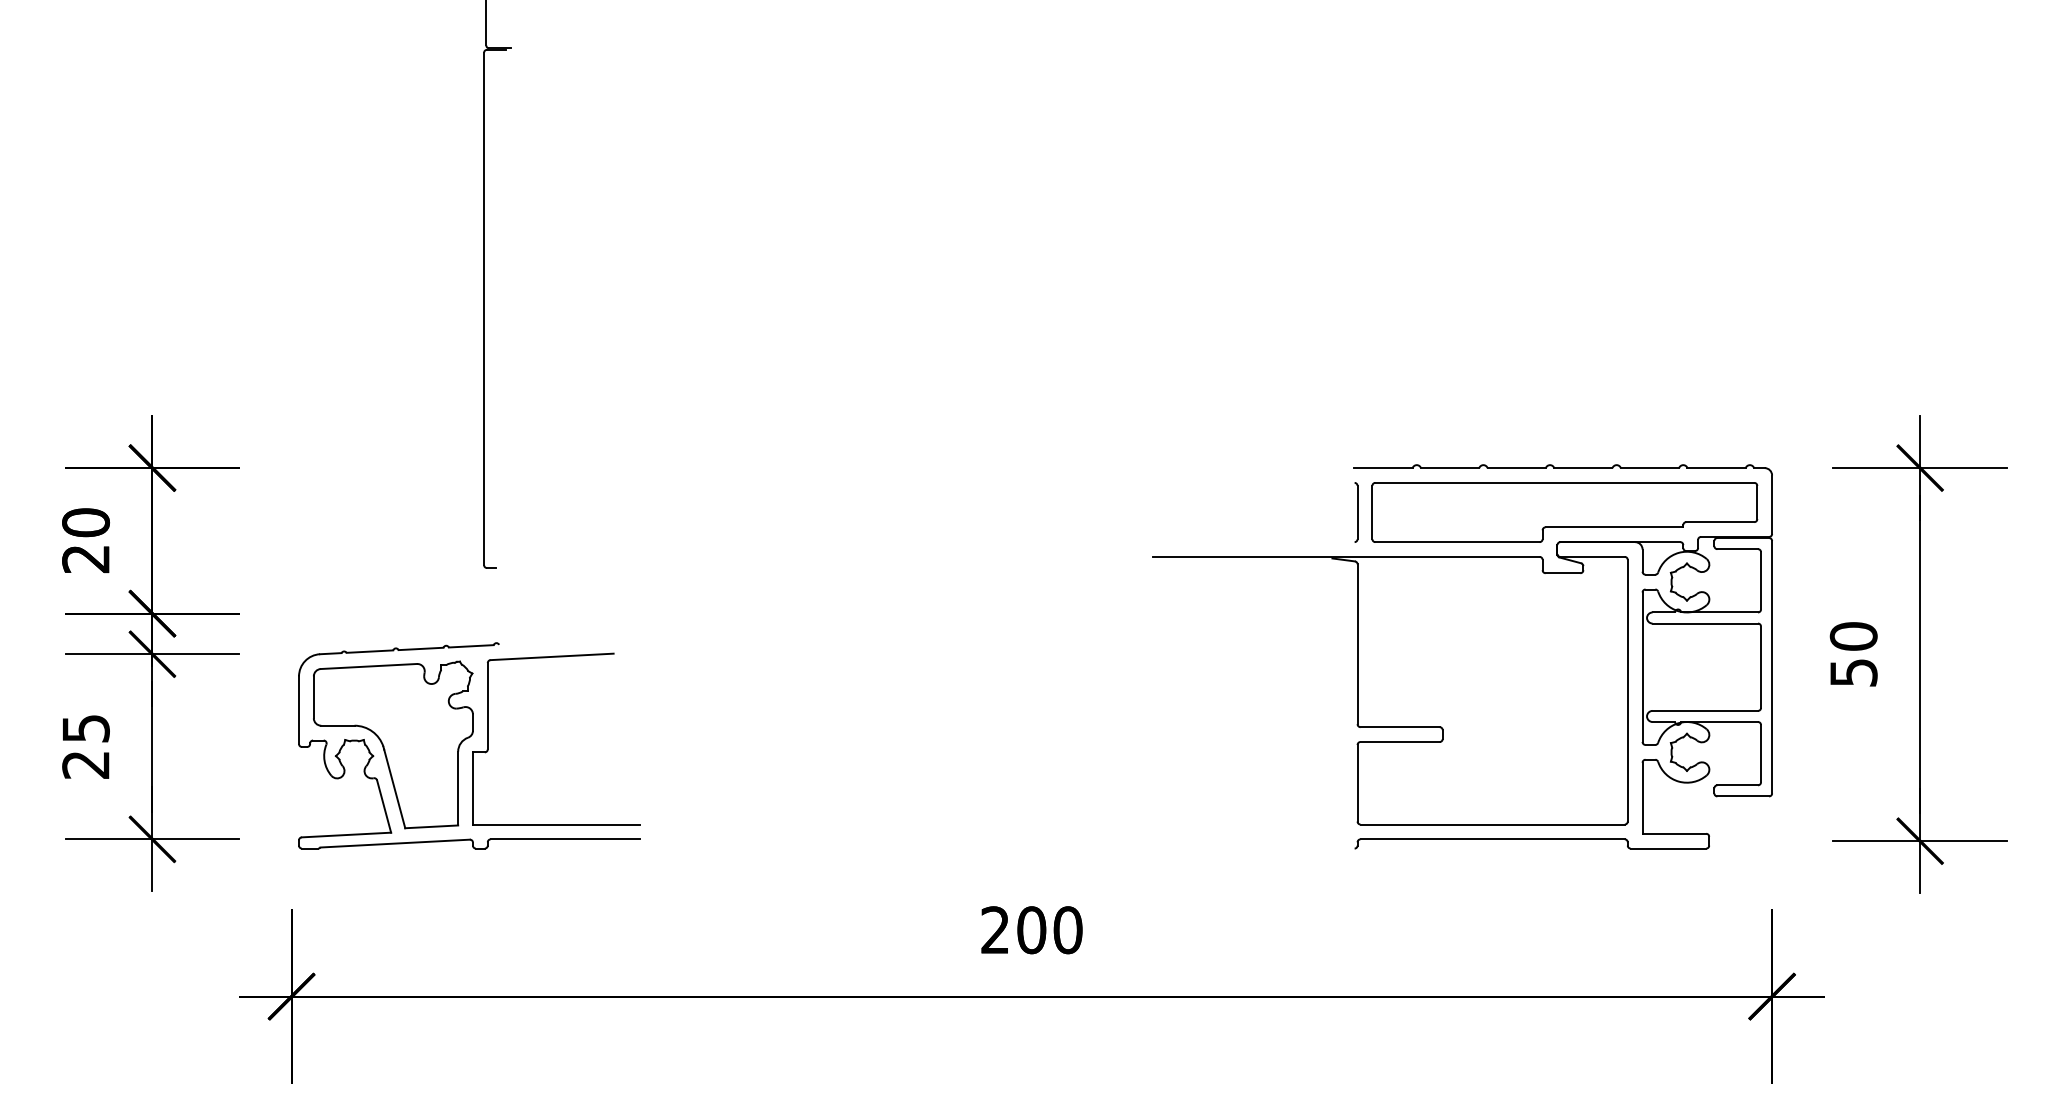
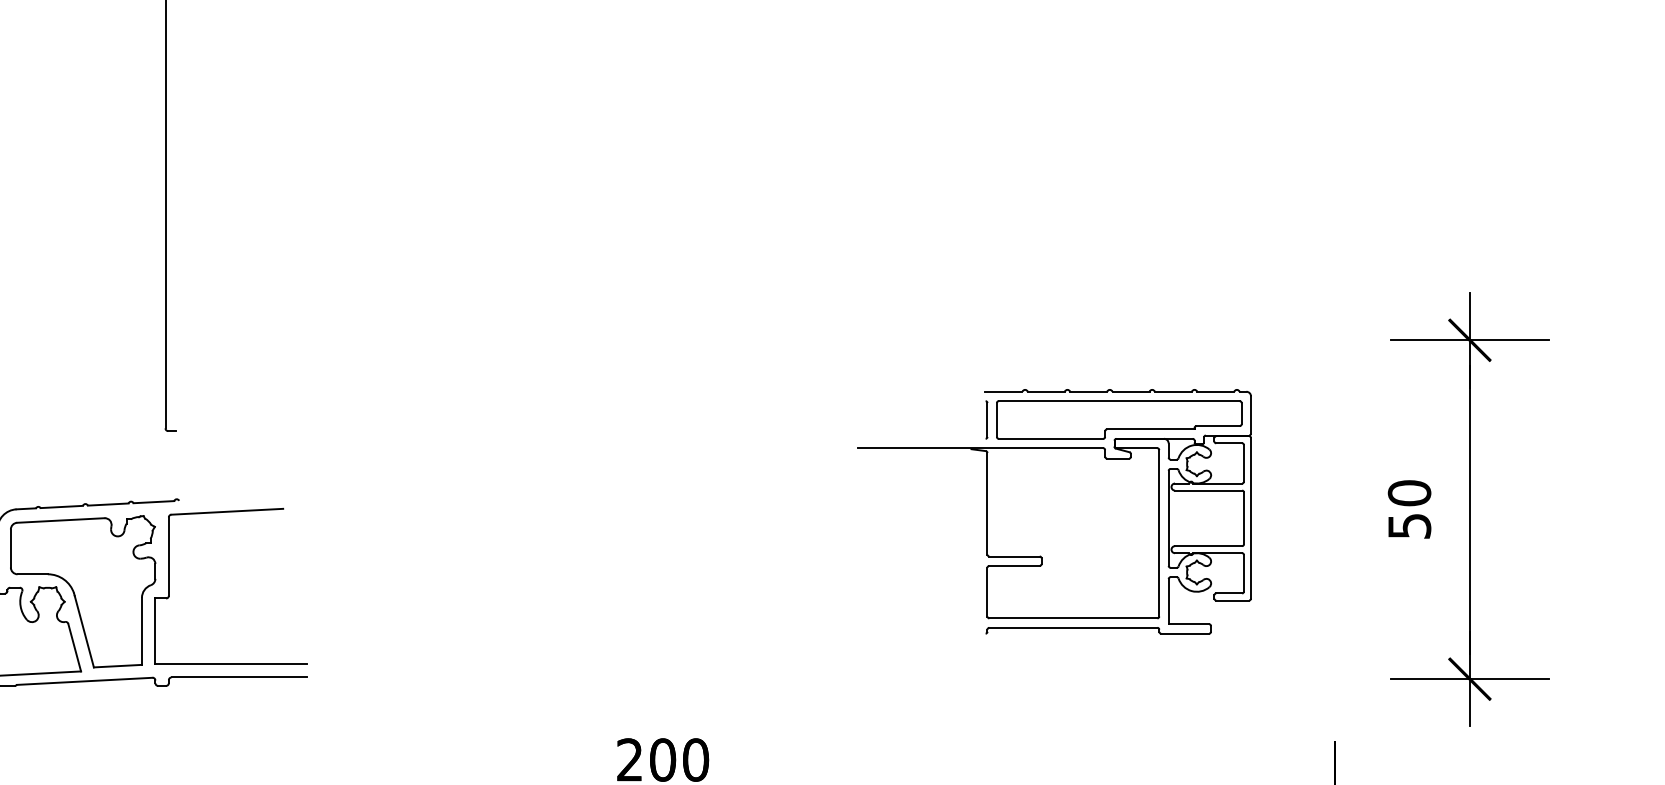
part: (1462, 656) -> (1054, 511), size x0.7

